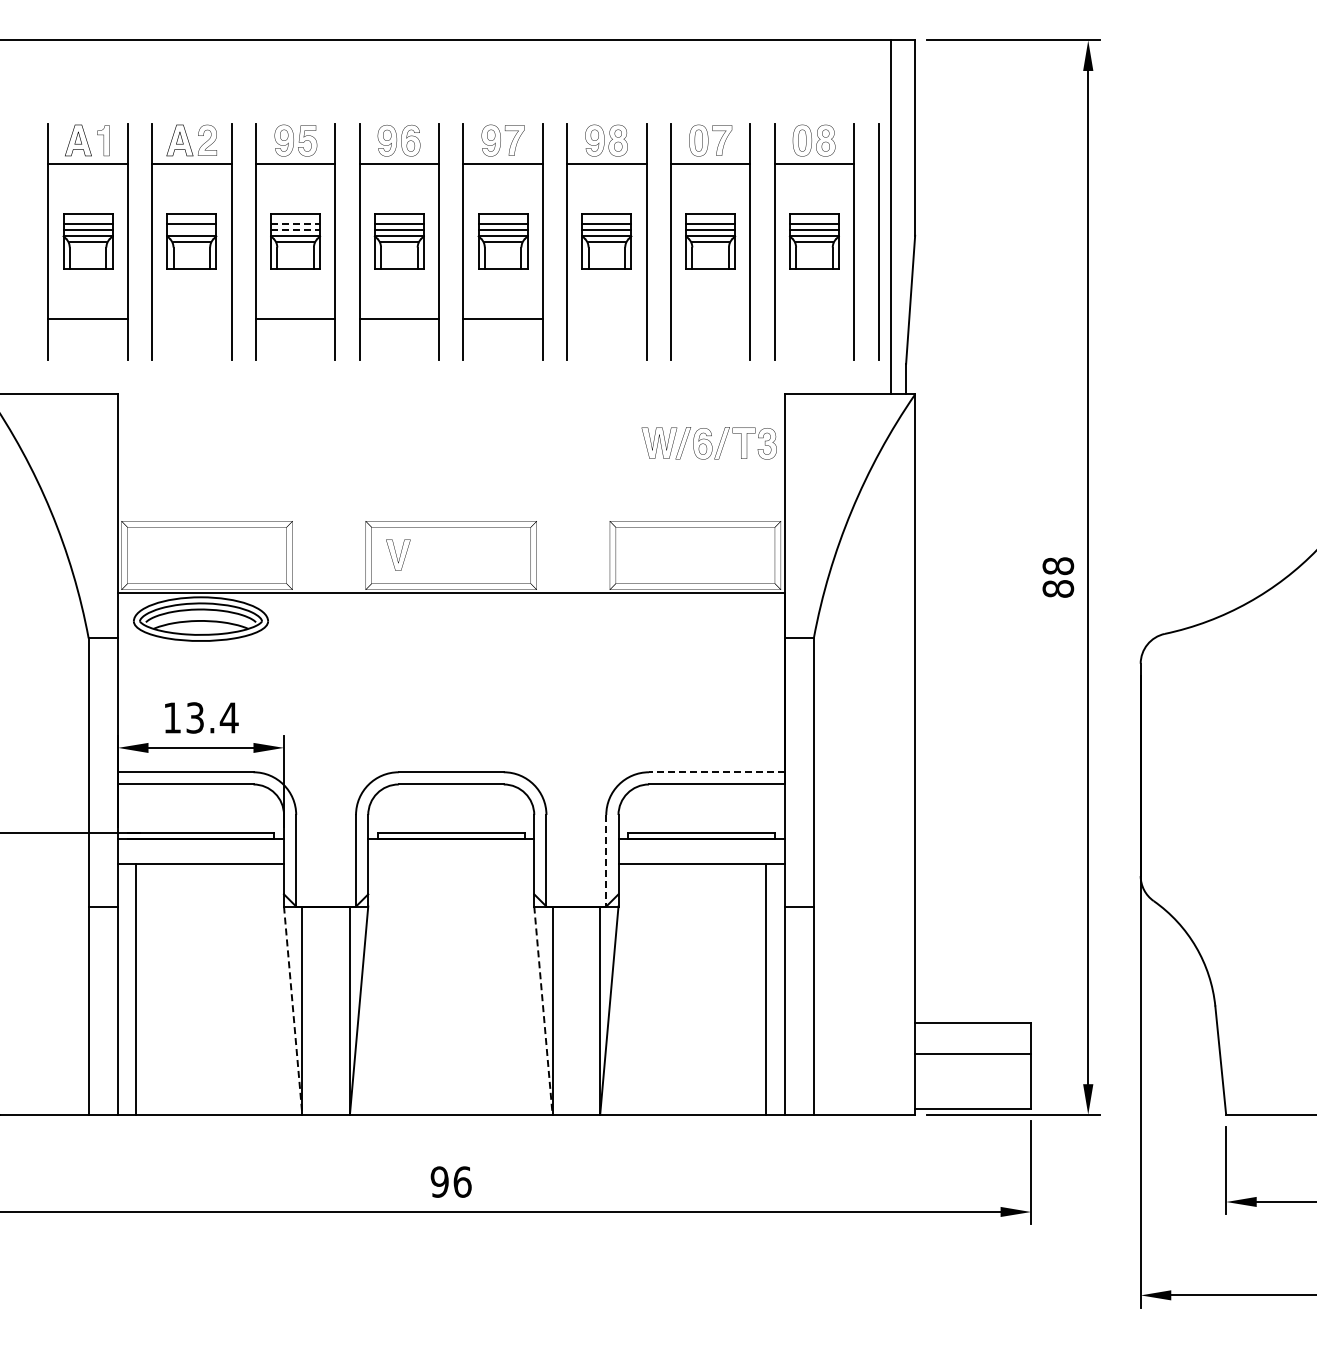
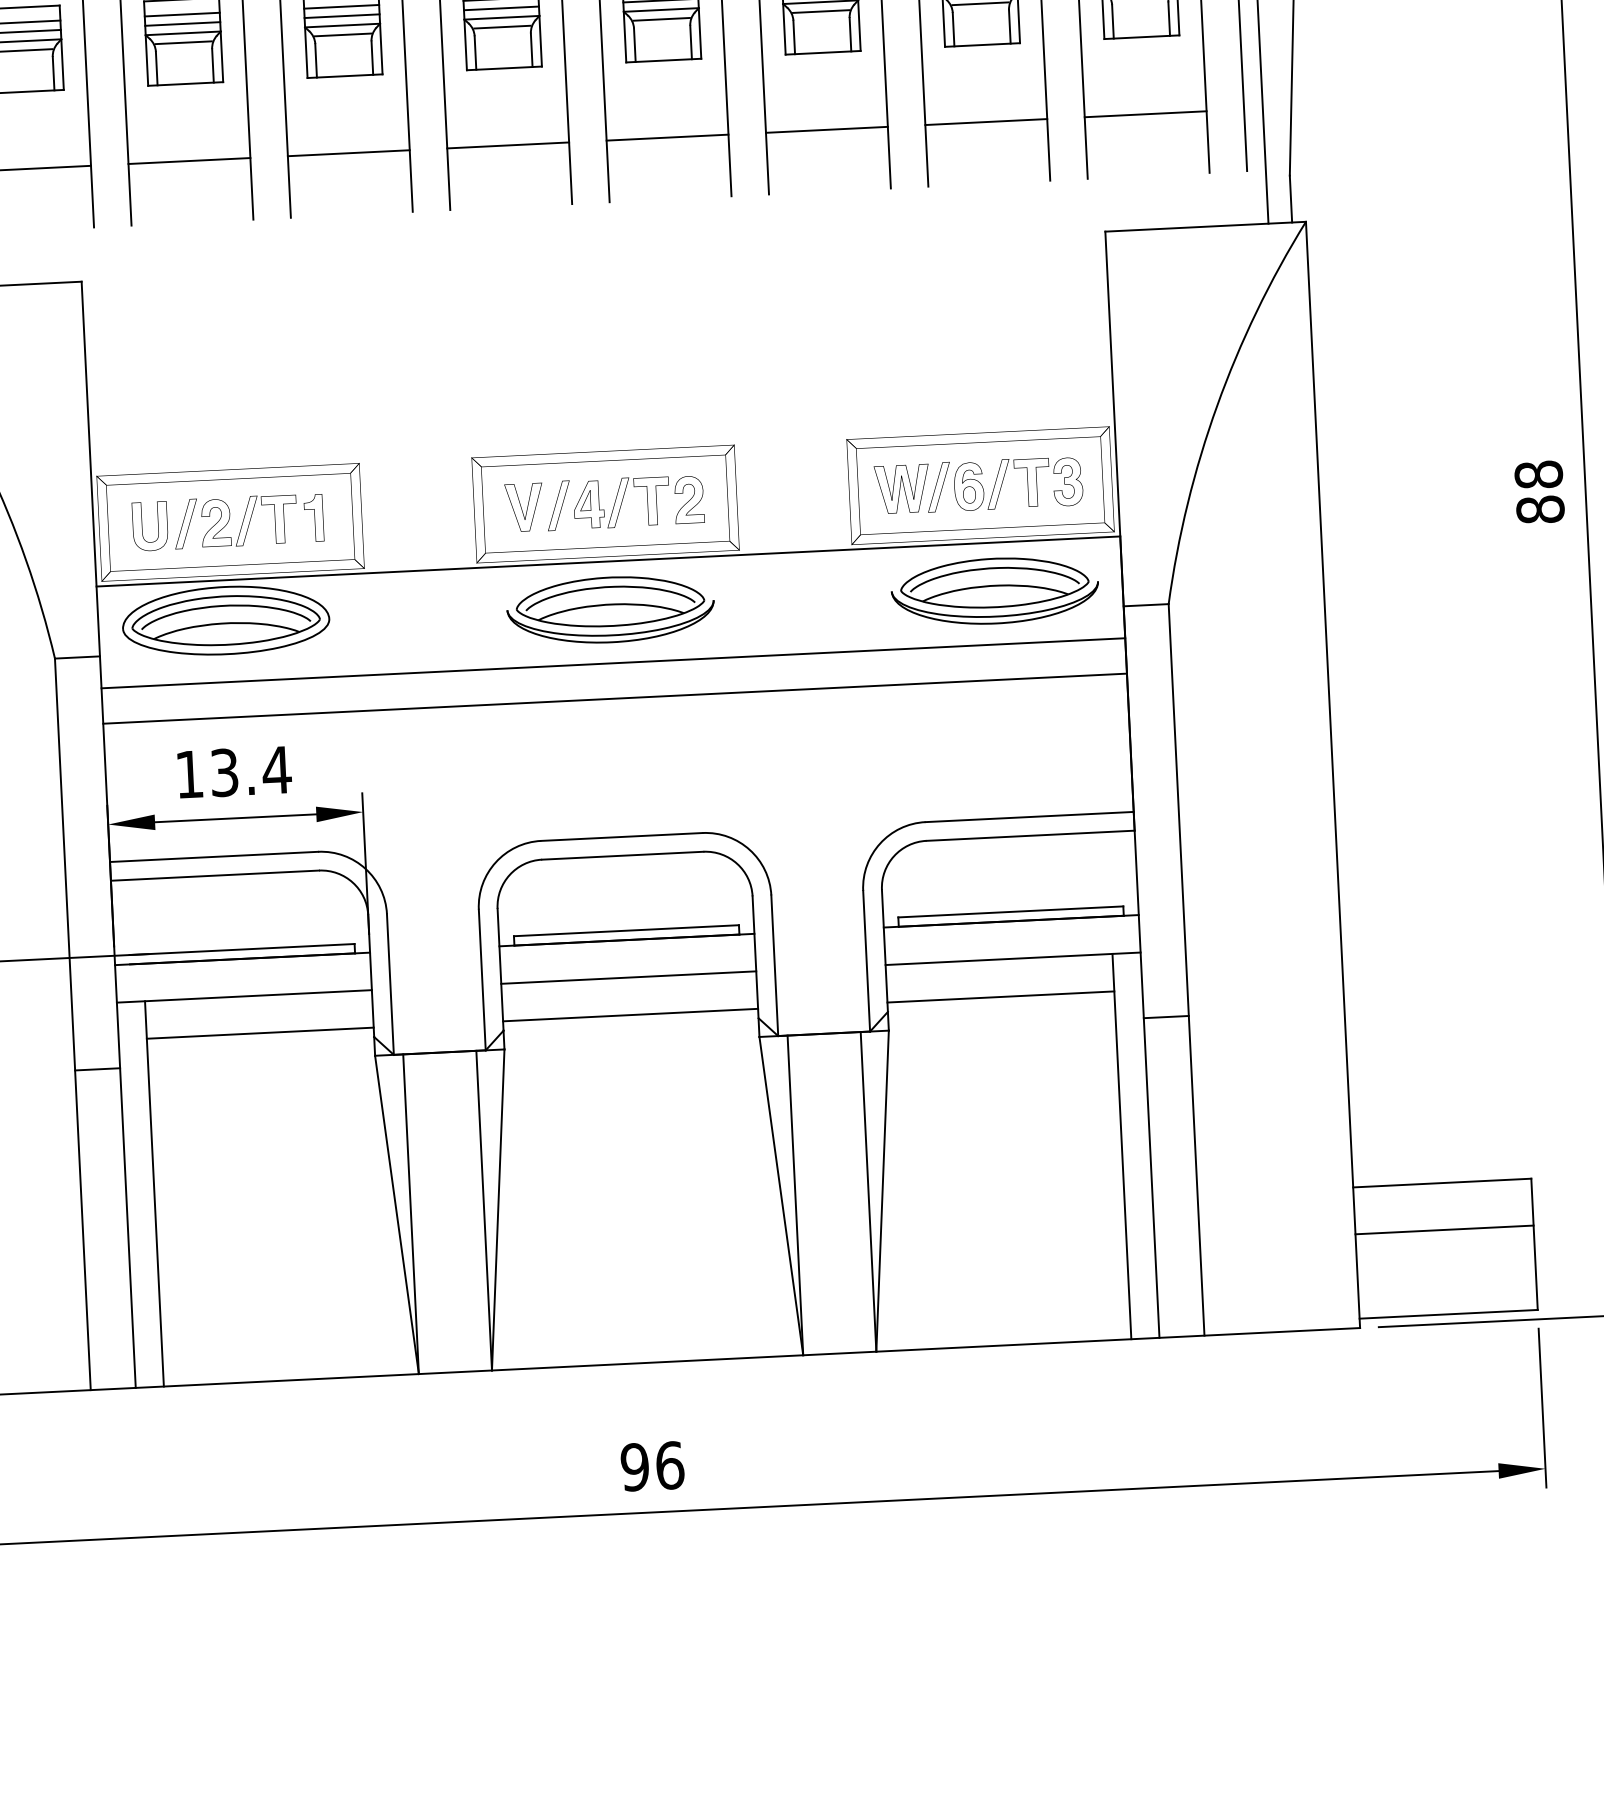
line: (296, 224) -> (343, 7), dashed -> solid
line: (191, 230) -> (182, 24), added
line: (296, 230) -> (343, 16), dashed -> solid
line: (191, 319) -> (188, 161), added
line: (606, 319) -> (826, 129), added
line: (710, 319) -> (986, 122), added
line: (814, 319) -> (1145, 114), added
part: (708, 443) -> (977, 485), moved
part: (205, 555) -> (228, 522), added
part: (464, 555) -> (625, 503), added
part: (451, 624) -> (611, 609), added
part: (701, 624) -> (995, 591), added
line: (450, 659) -> (612, 663), added
line: (450, 682) -> (613, 699), added
line: (716, 772) -> (1029, 817), dashed -> solid
line: (606, 860) -> (866, 960), dashed -> solid
line: (451, 863) -> (629, 977), added
line: (210, 888) -> (260, 1033), added
line: (451, 888) -> (630, 1015), added
line: (692, 888) -> (1001, 997), added
line: (293, 1011) -> (397, 1216), dashed -> solid
line: (543, 1011) -> (781, 1197), dashed -> solid

